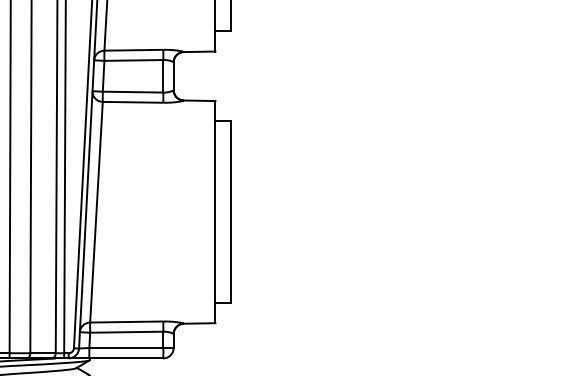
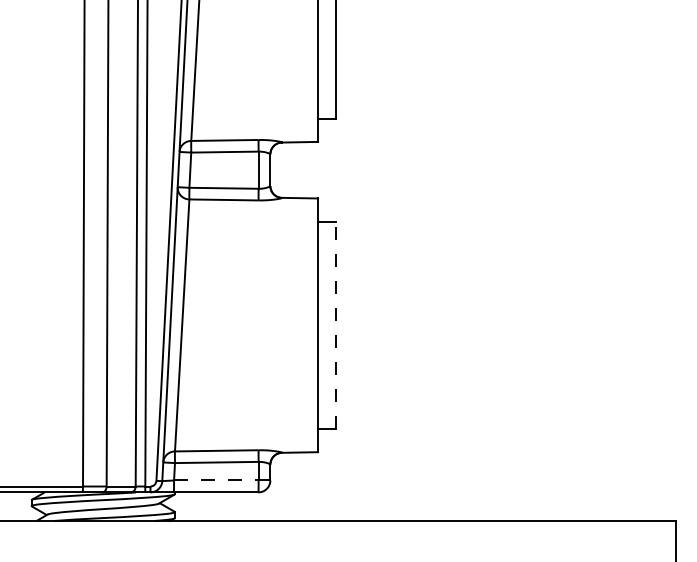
line: (230, 212) -> (335, 325), solid -> dashed
line: (126, 347) -> (216, 480), solid -> dashed

